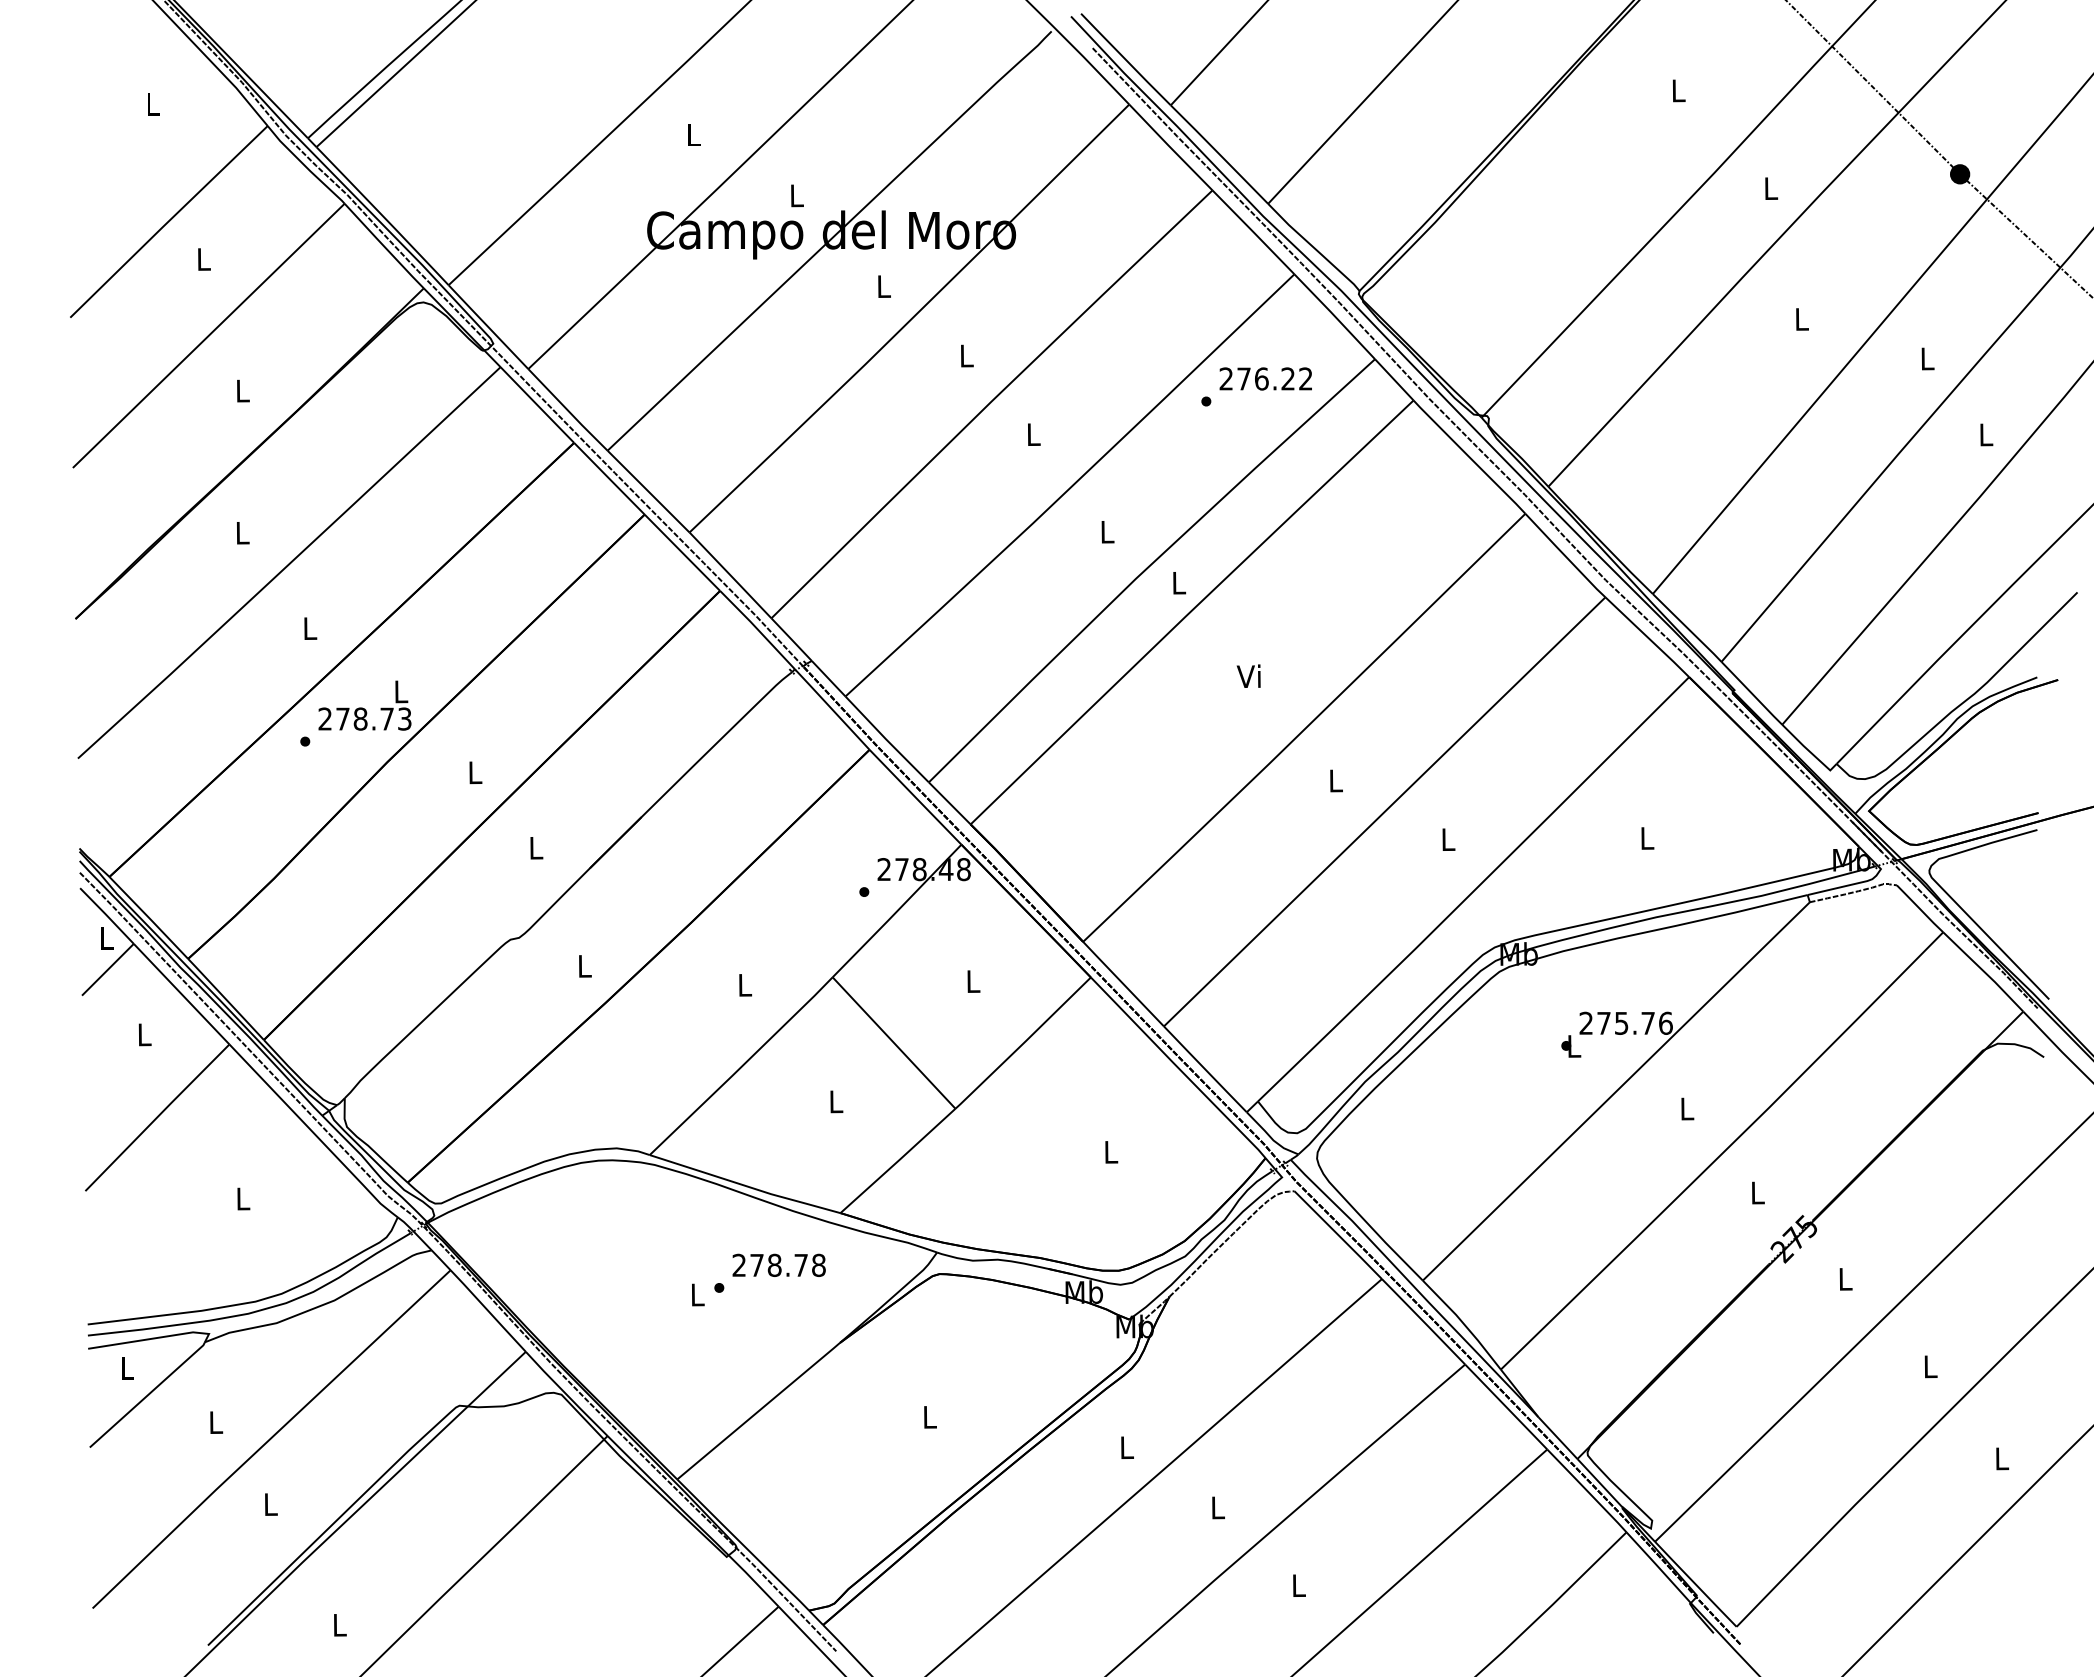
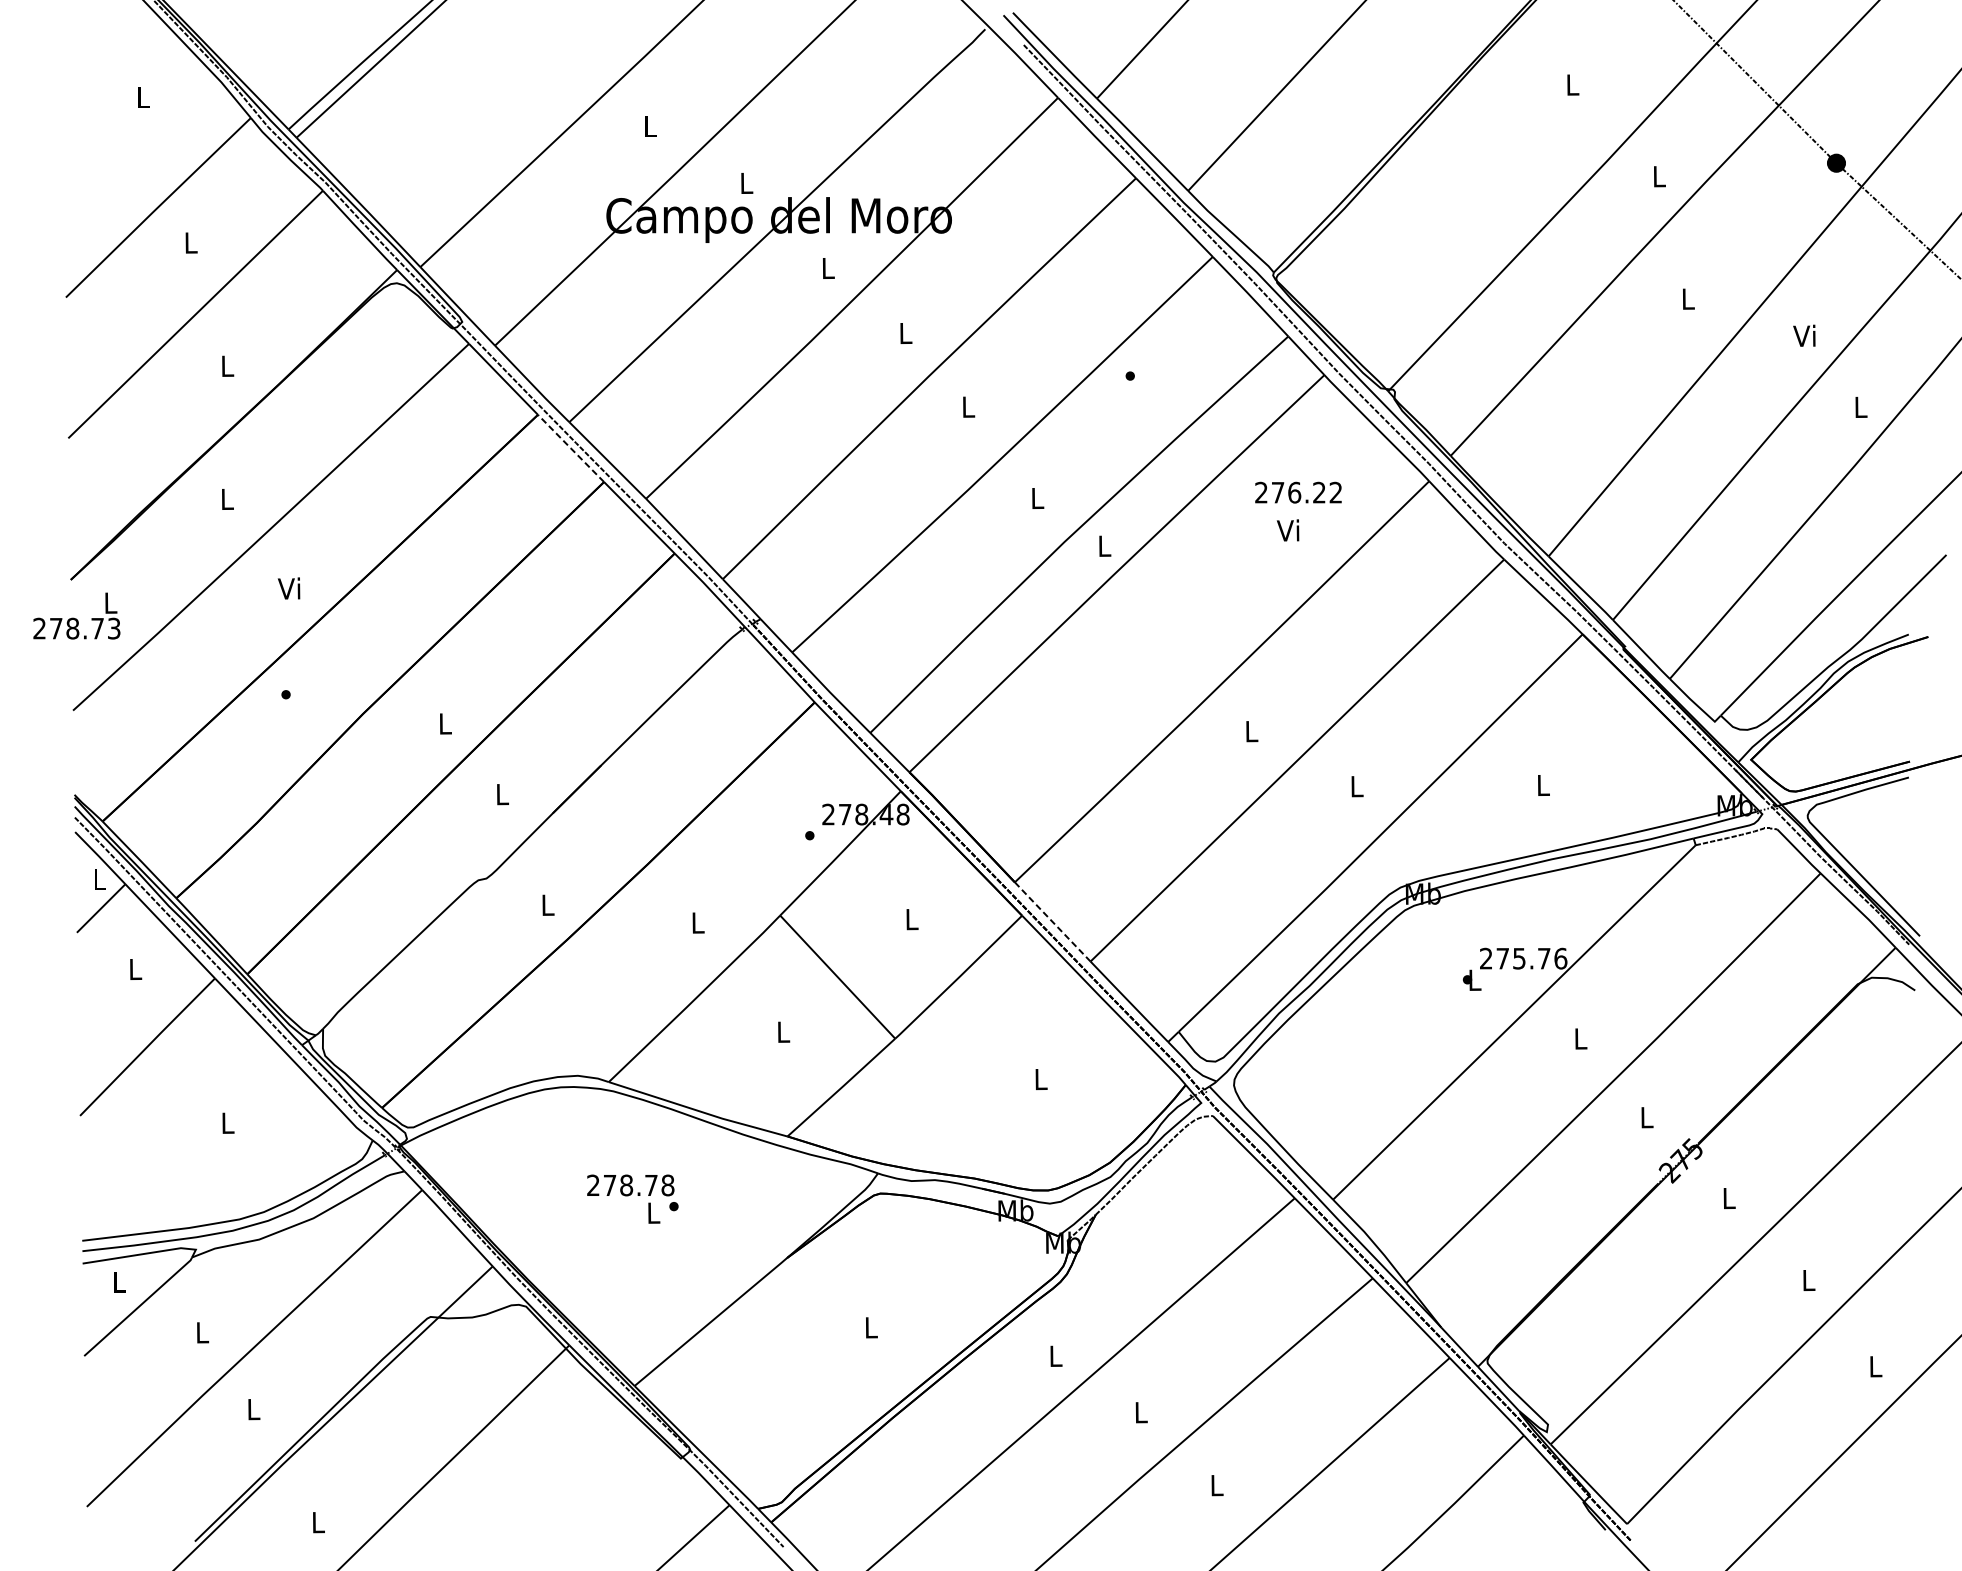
text: (1925, 358) -> (1804, 335), L -> Vi
text: (1265, 378) -> (1298, 492), moved
line: (609, 478) -> (571, 448), solid -> dashed
text: (308, 627) -> (289, 587), L -> Vi
text: (1248, 675) -> (1287, 529), moved
text: (364, 705) -> (76, 615), moved
line: (1123, 984) -> (1052, 922), solid -> dashed
text: (778, 1264) -> (630, 1184), moved

